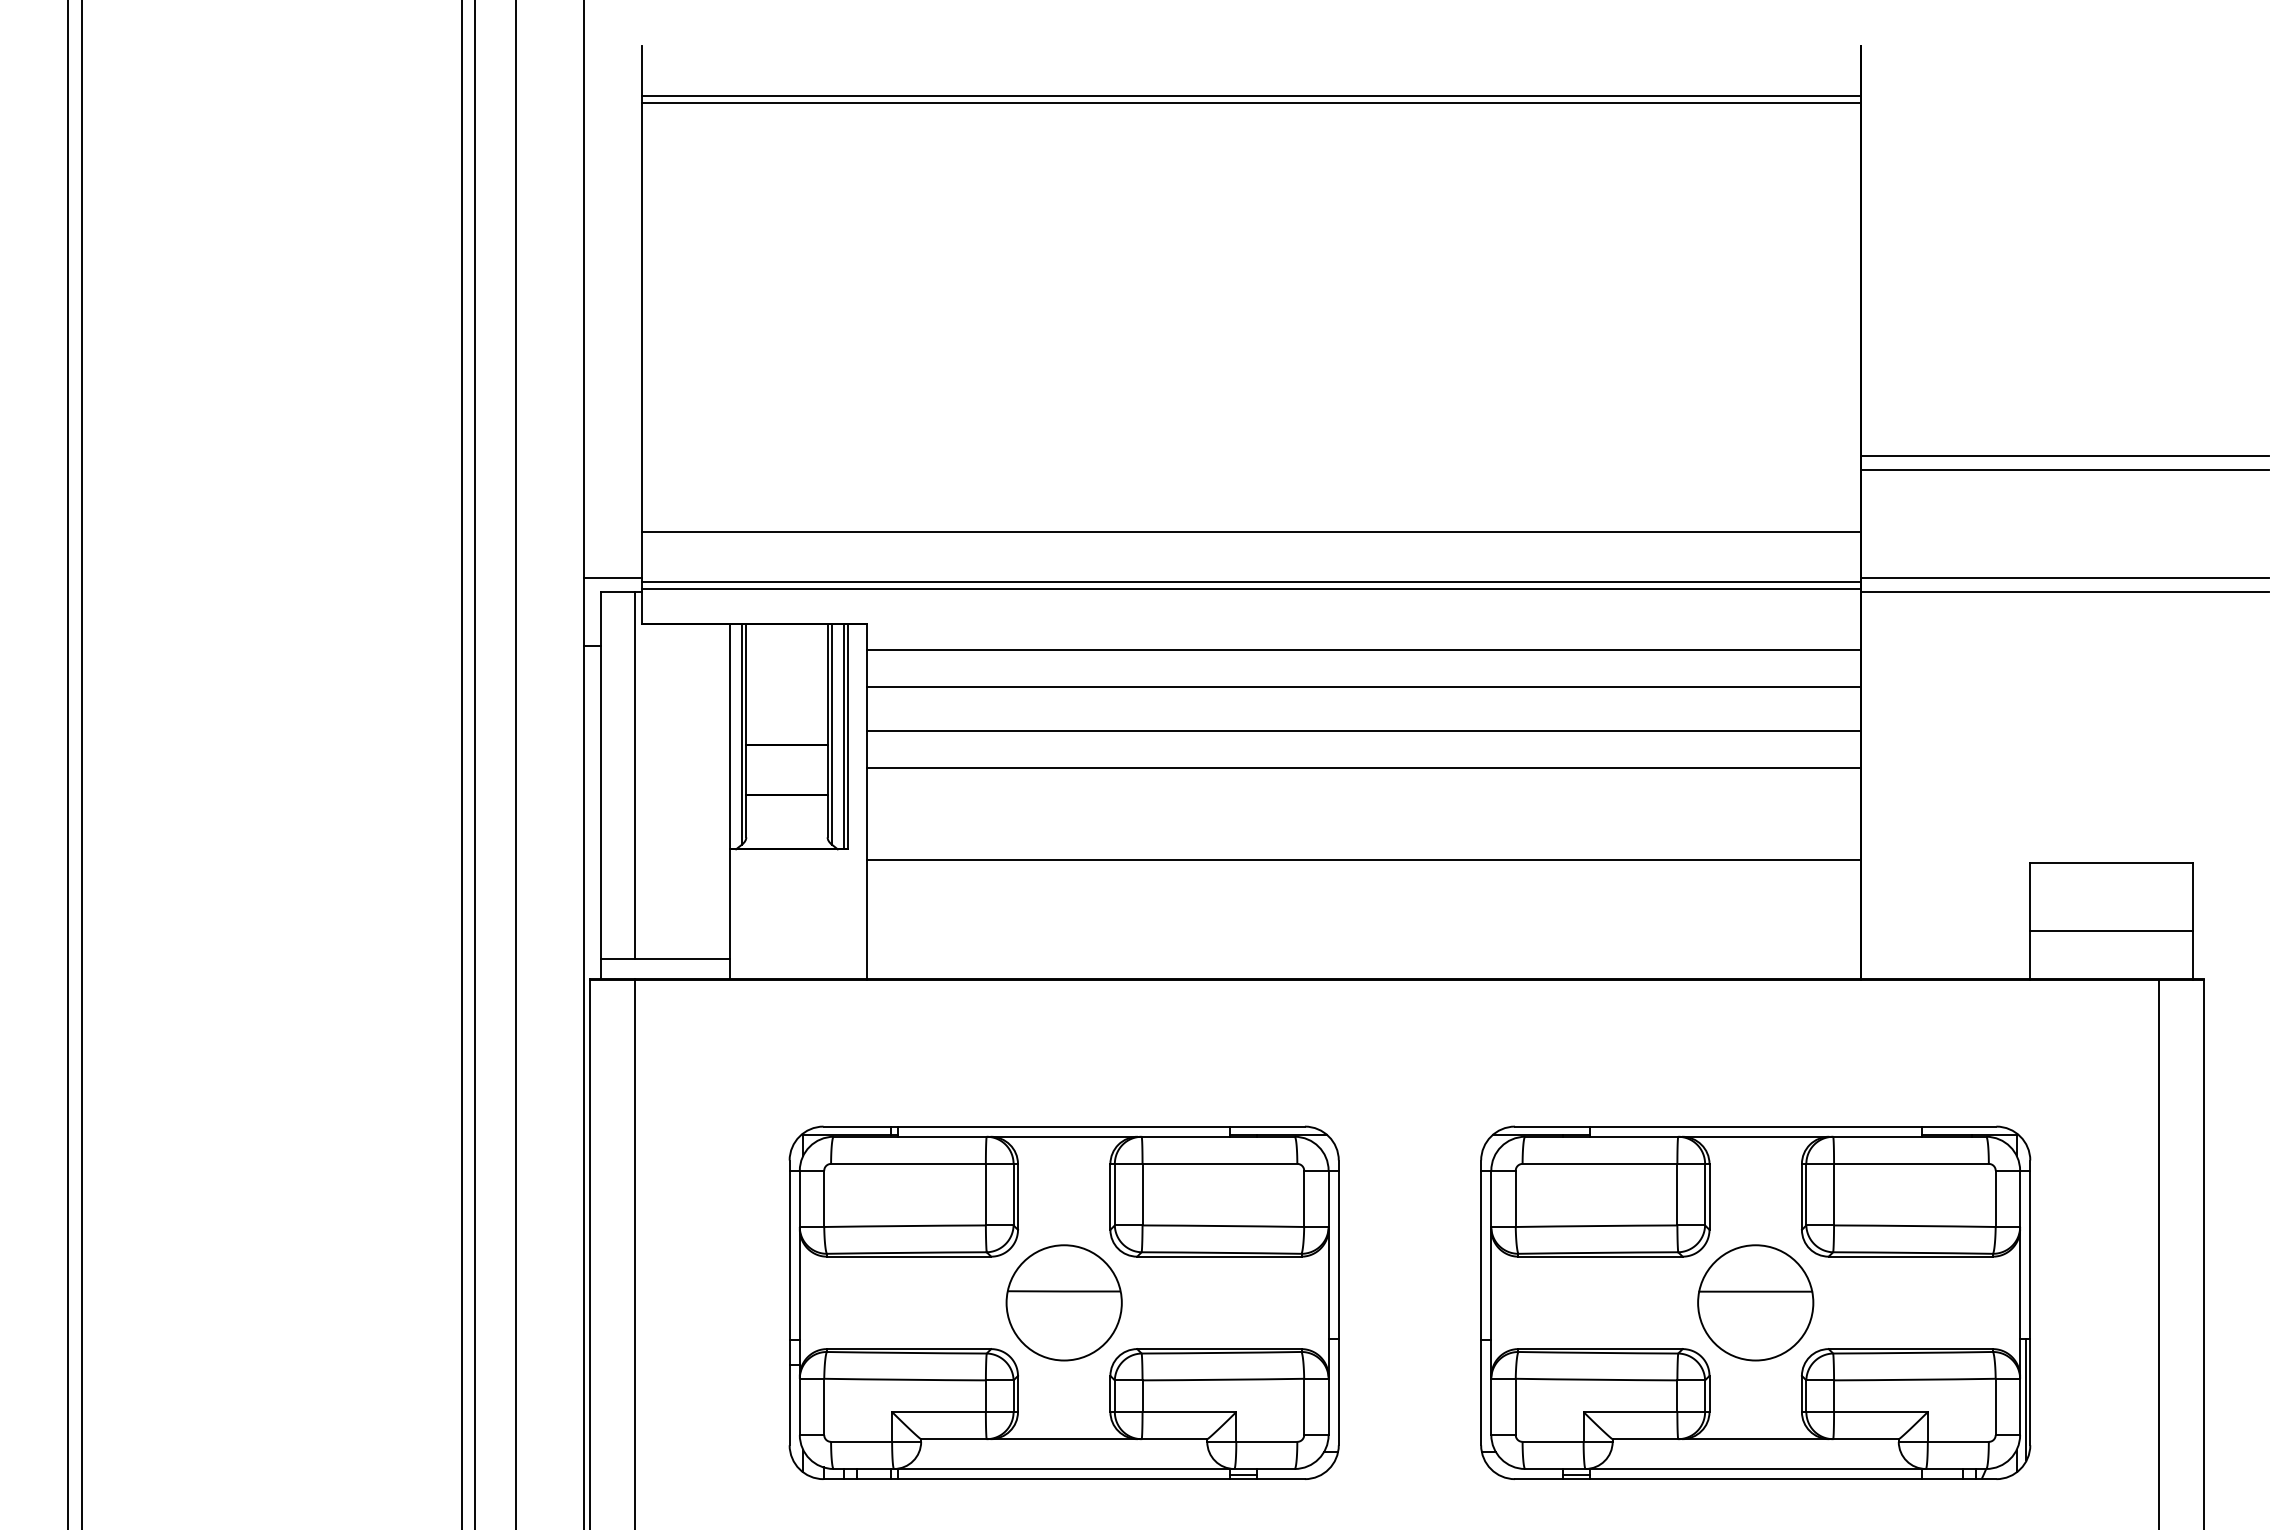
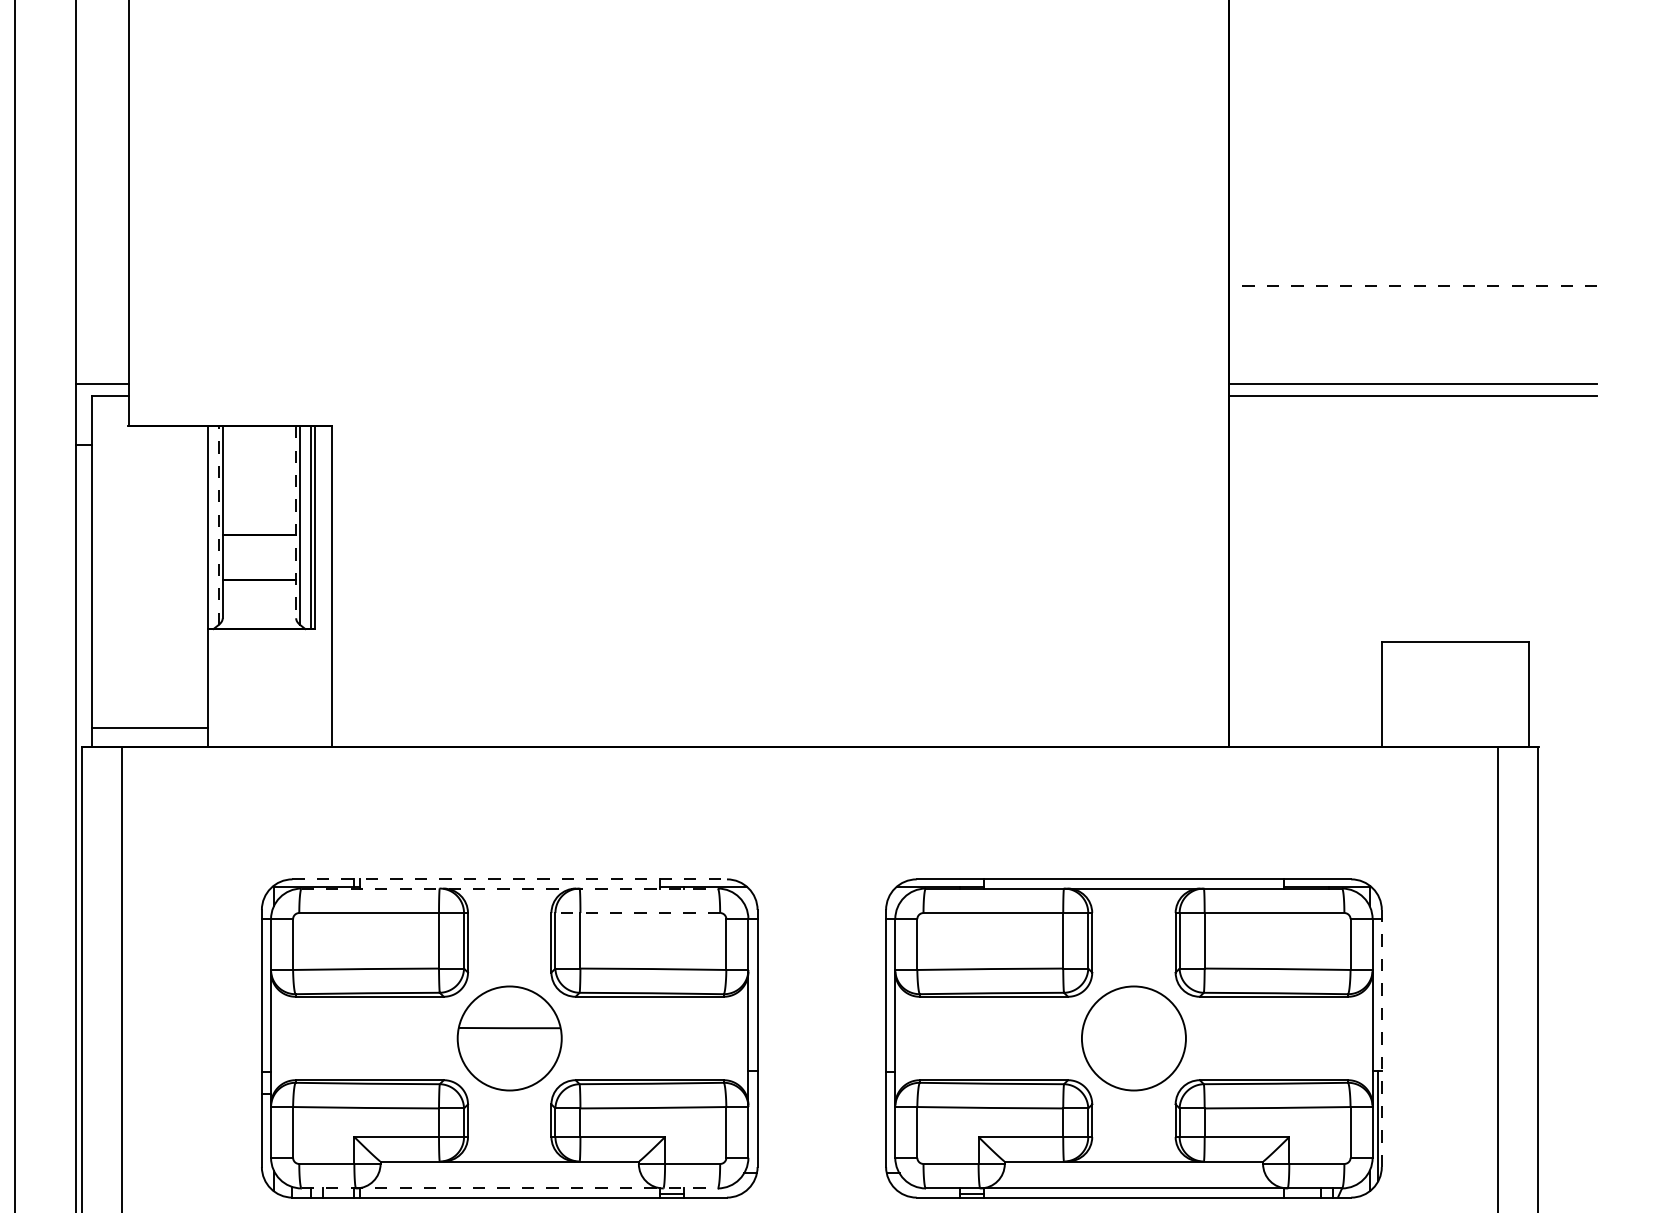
line: (2064, 456) -> (1412, 274), removed
line: (2064, 469) -> (1412, 286), solid -> dashed
line: (1250, 531) -> (677, 342), removed
line: (1250, 582) -> (677, 388), removed
line: (1250, 588) -> (677, 393), removed
line: (1363, 650) -> (779, 449), removed
line: (1363, 686) -> (779, 482), removed
line: (827, 731) -> (296, 522), solid -> dashed
line: (1363, 731) -> (779, 522), removed
line: (741, 734) -> (218, 525), solid -> dashed
line: (1363, 768) -> (779, 556), removed
line: (635, 774) -> (122, 561), removed
line: (1363, 860) -> (779, 639), removed
line: (2111, 931) -> (1455, 703), removed
line: (1064, 1126) -> (509, 879), solid -> dashed
line: (1064, 1136) -> (509, 888), solid -> dashed
line: (1203, 1163) -> (635, 912), solid -> dashed
line: (1755, 1291) -> (1133, 1028), removed
line: (2030, 1303) -> (1381, 1039), solid -> dashed
line: (1064, 1468) -> (509, 1187), solid -> dashed

